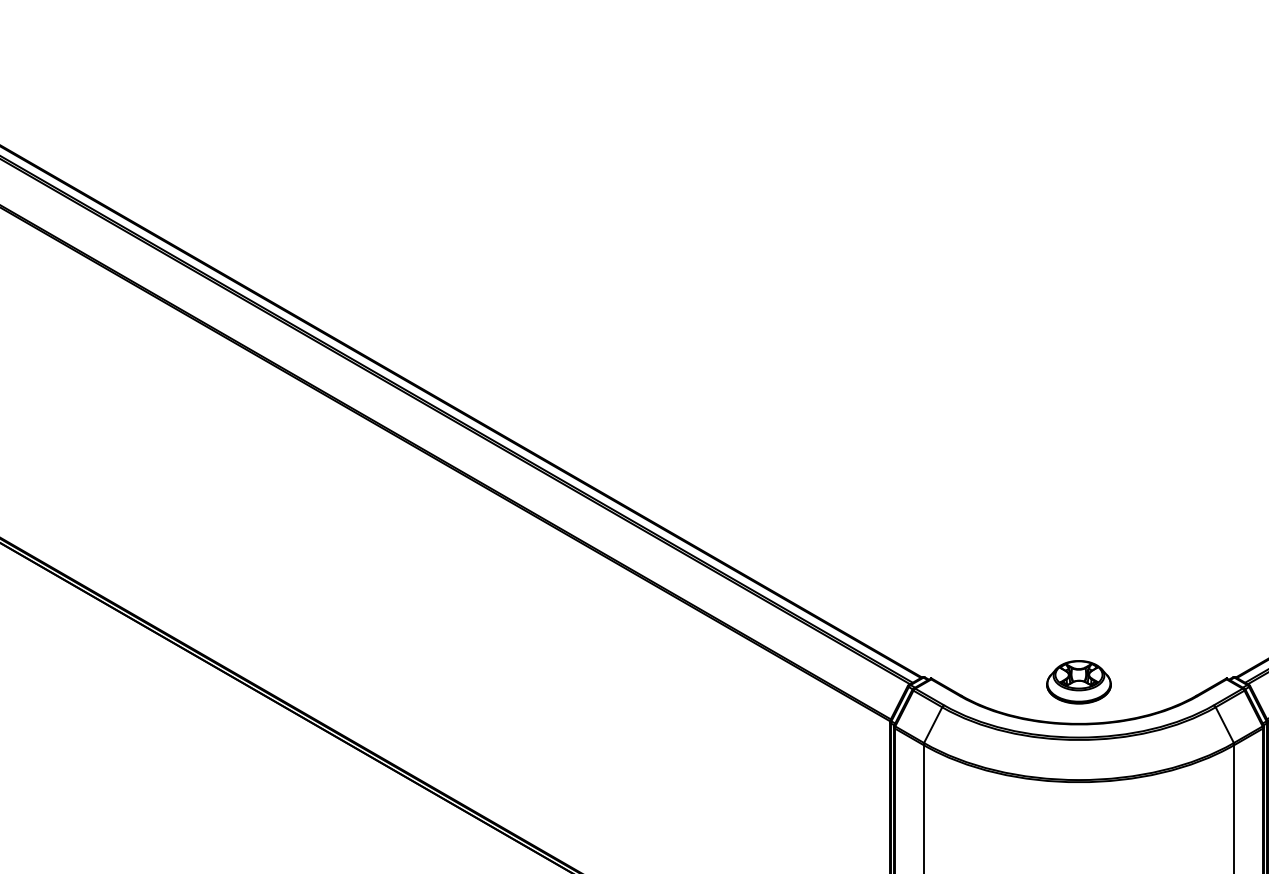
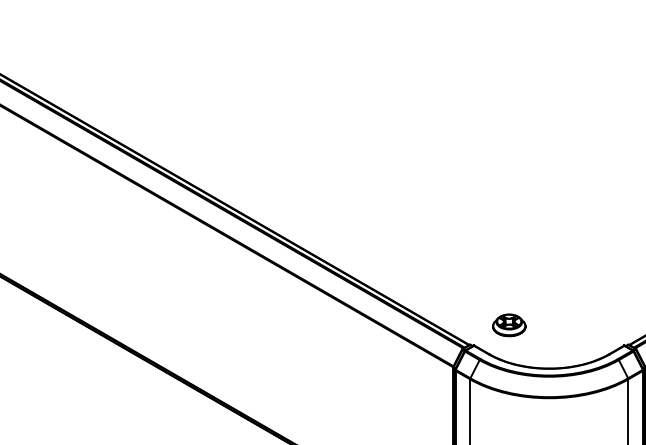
part: (1079, 682) -> (509, 325), moved

